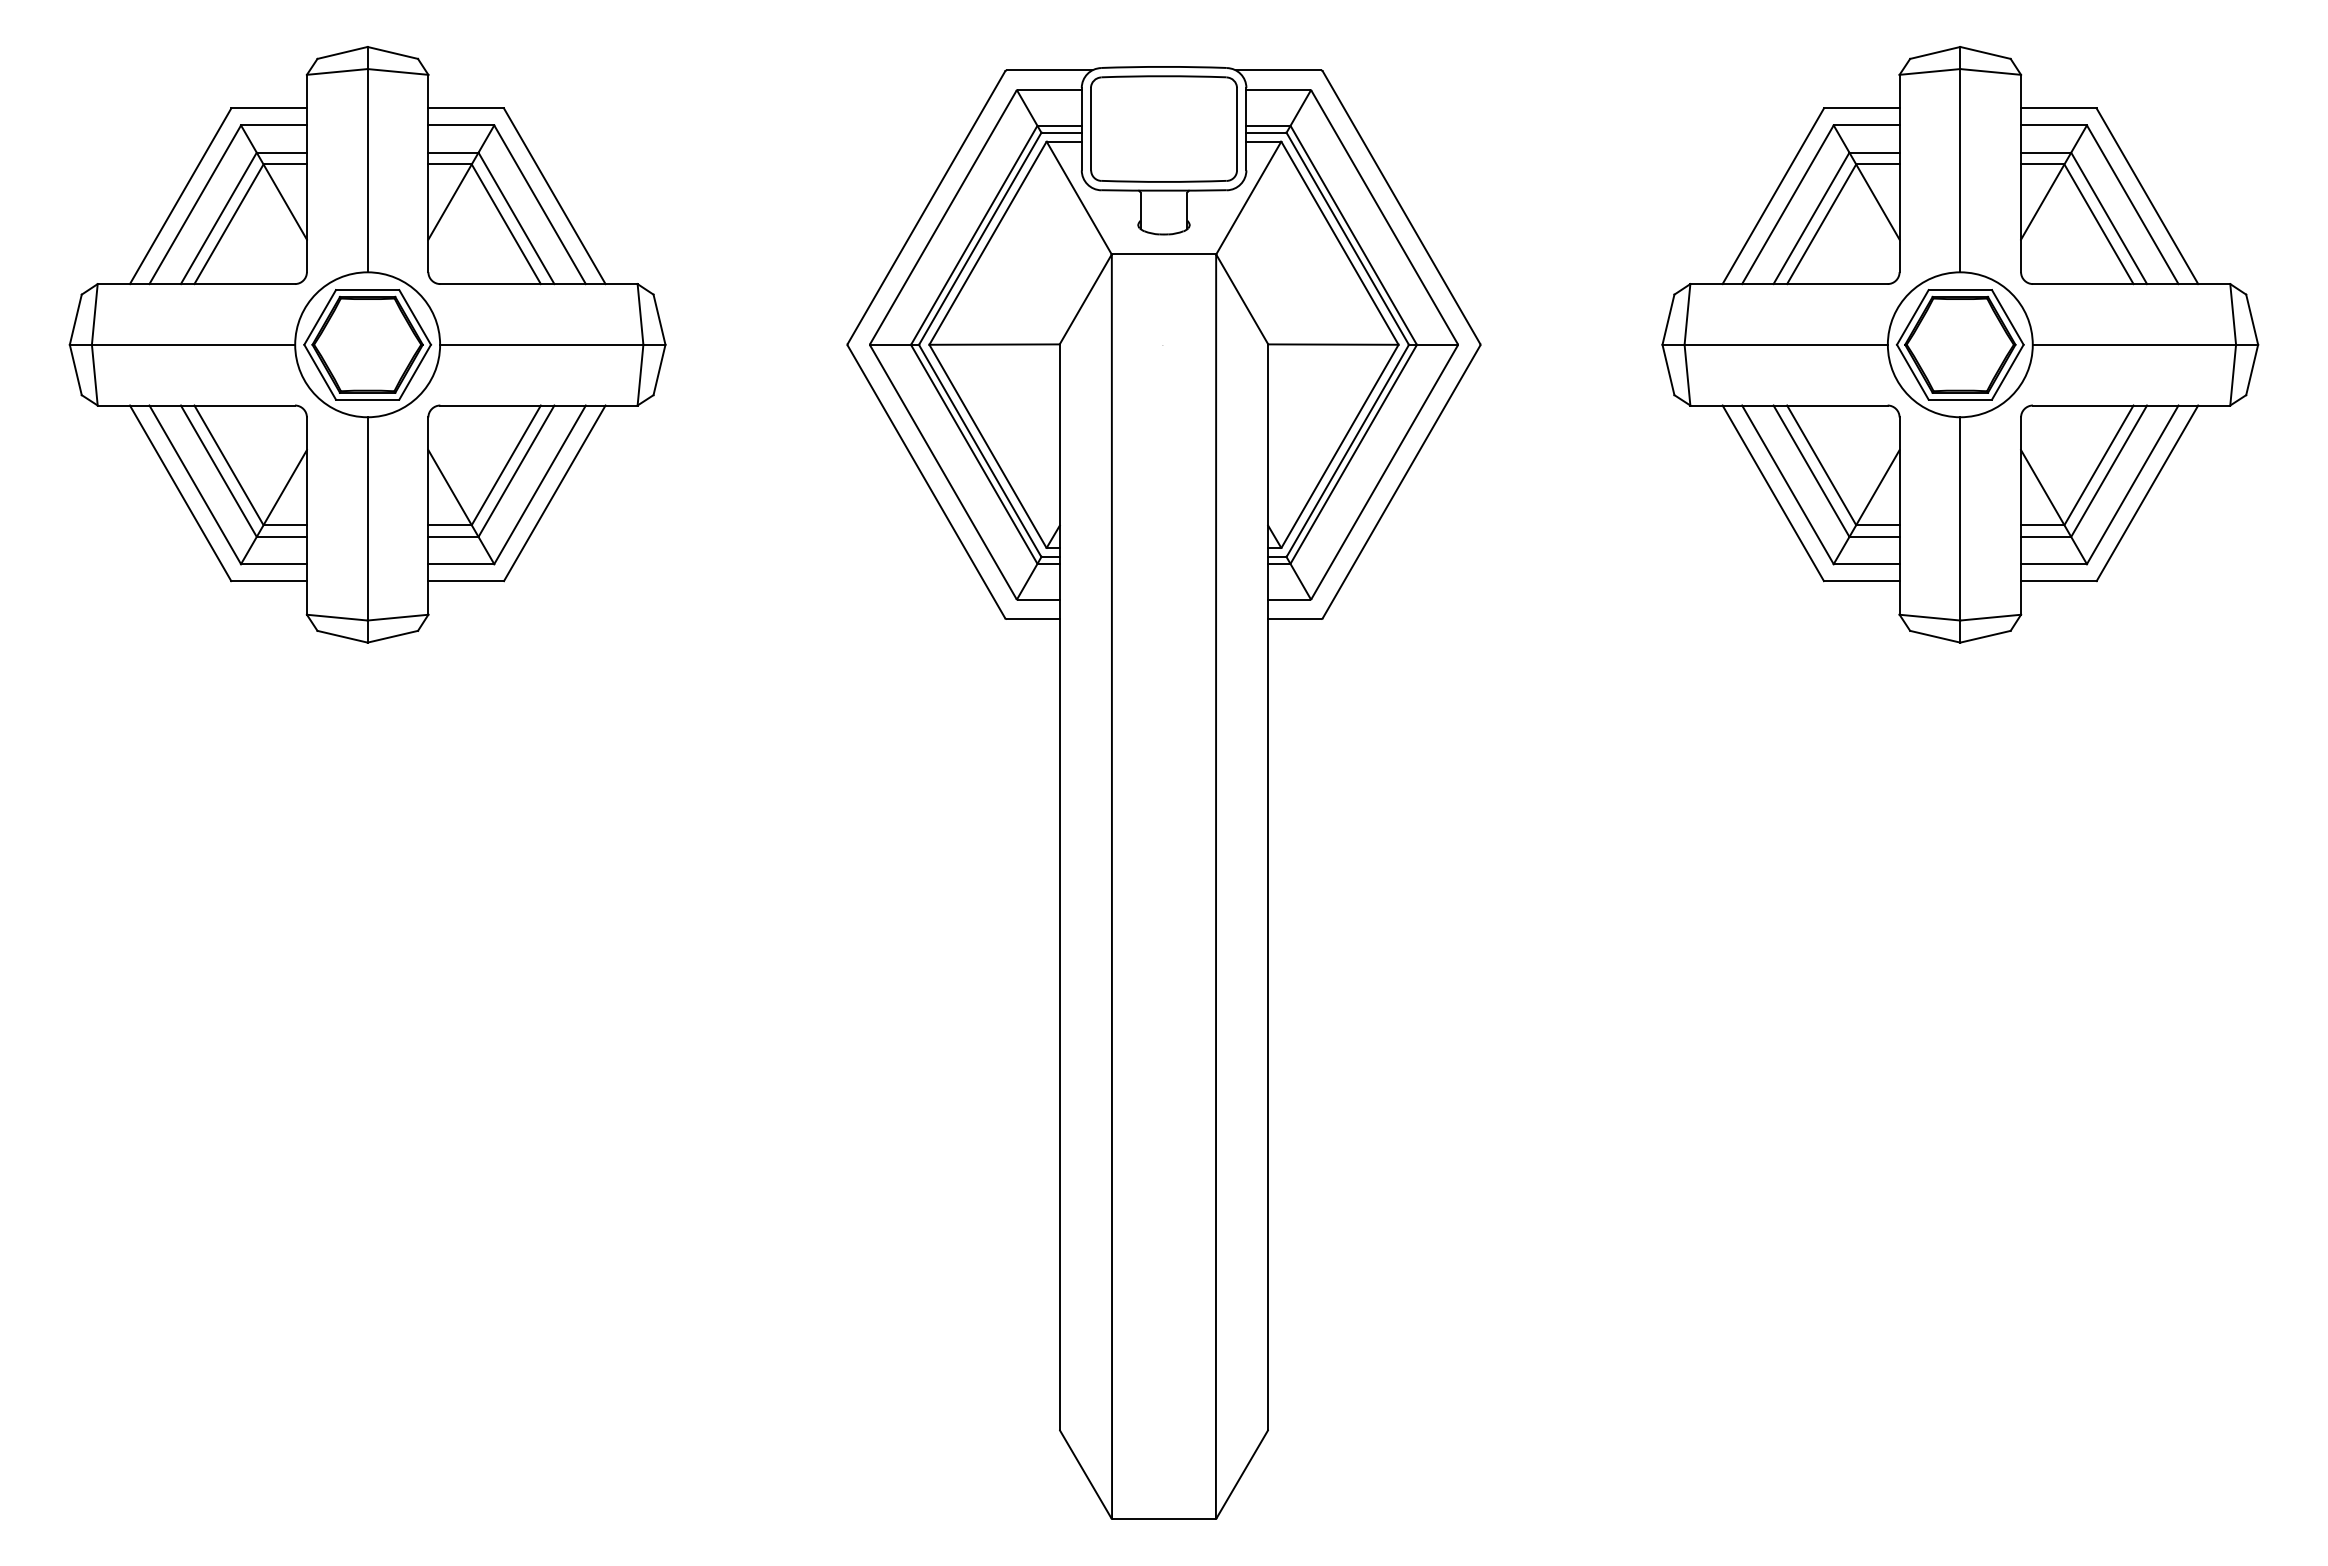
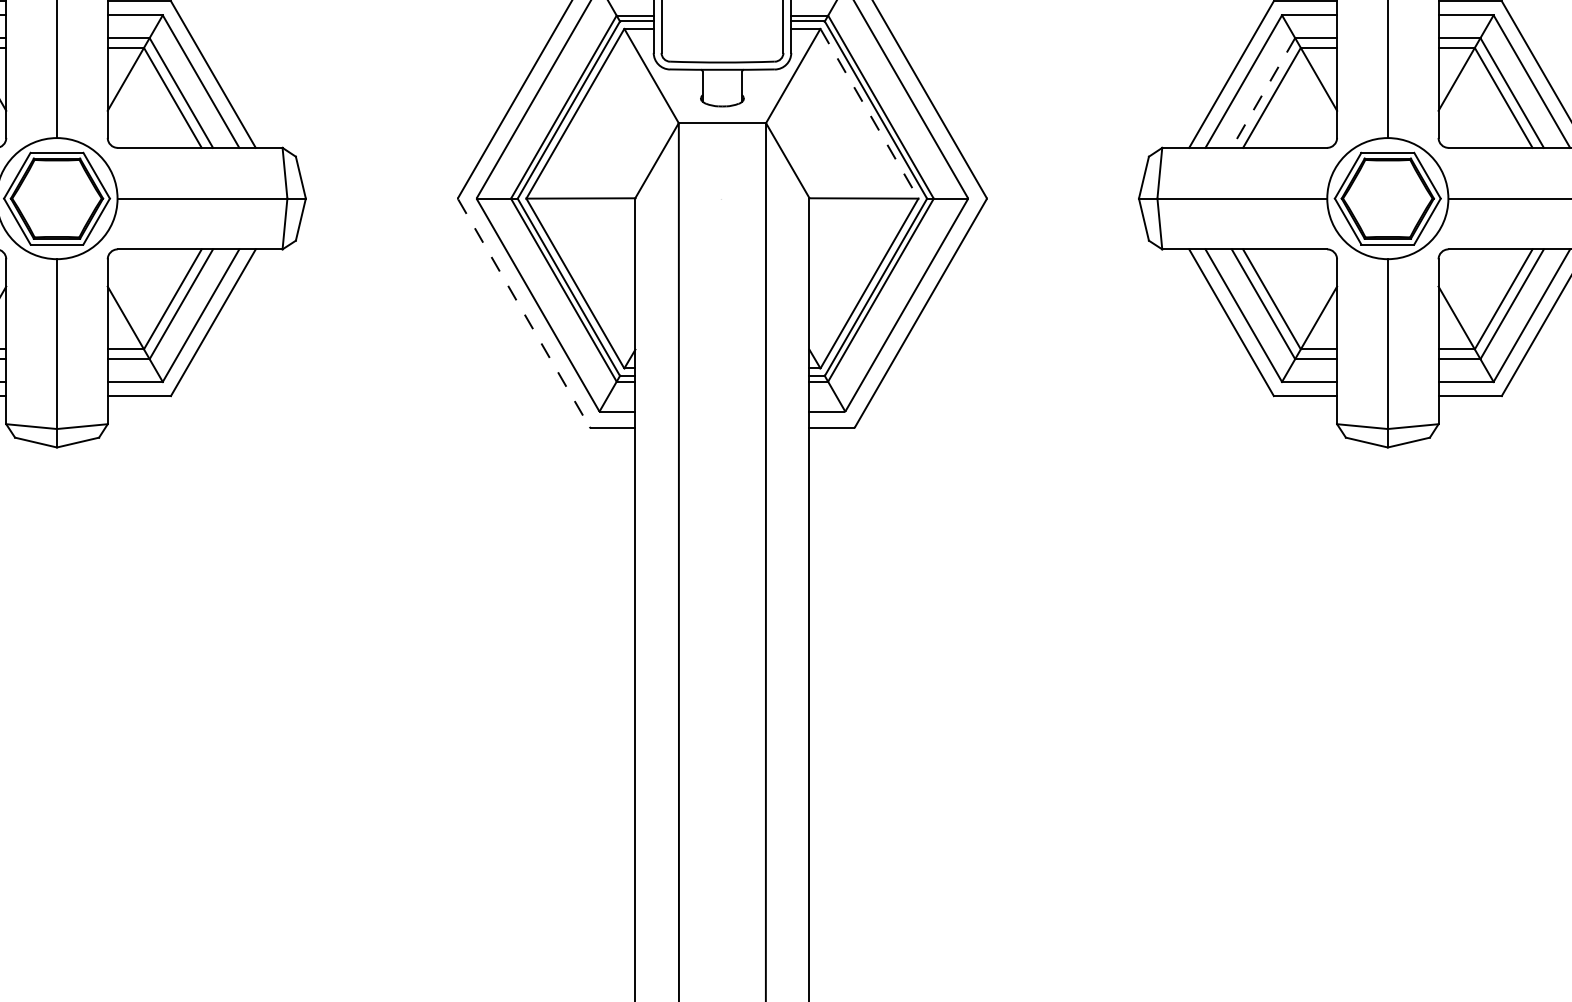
line: (1811, 218) -> (1263, 93), solid -> dashed
line: (1340, 243) -> (869, 113), solid -> dashed
line: (926, 482) -> (523, 313), solid -> dashed

